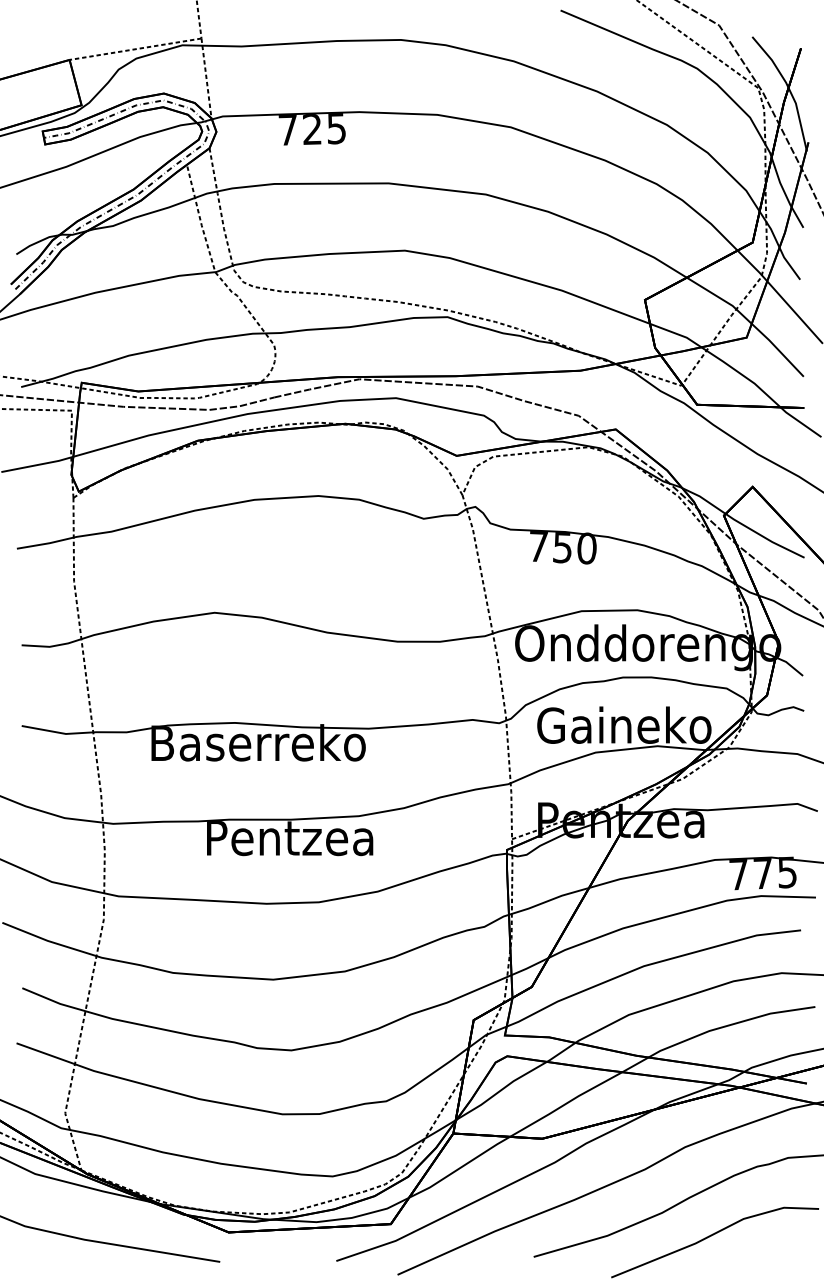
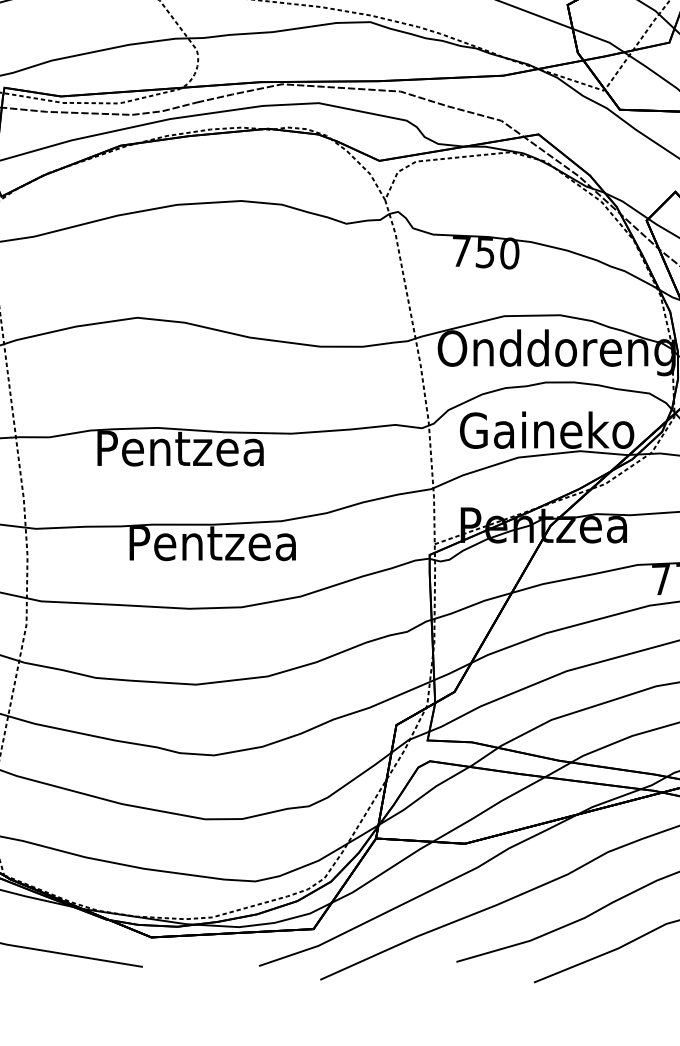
text: (258, 742) -> (181, 447), Baserreko -> Pentzea

